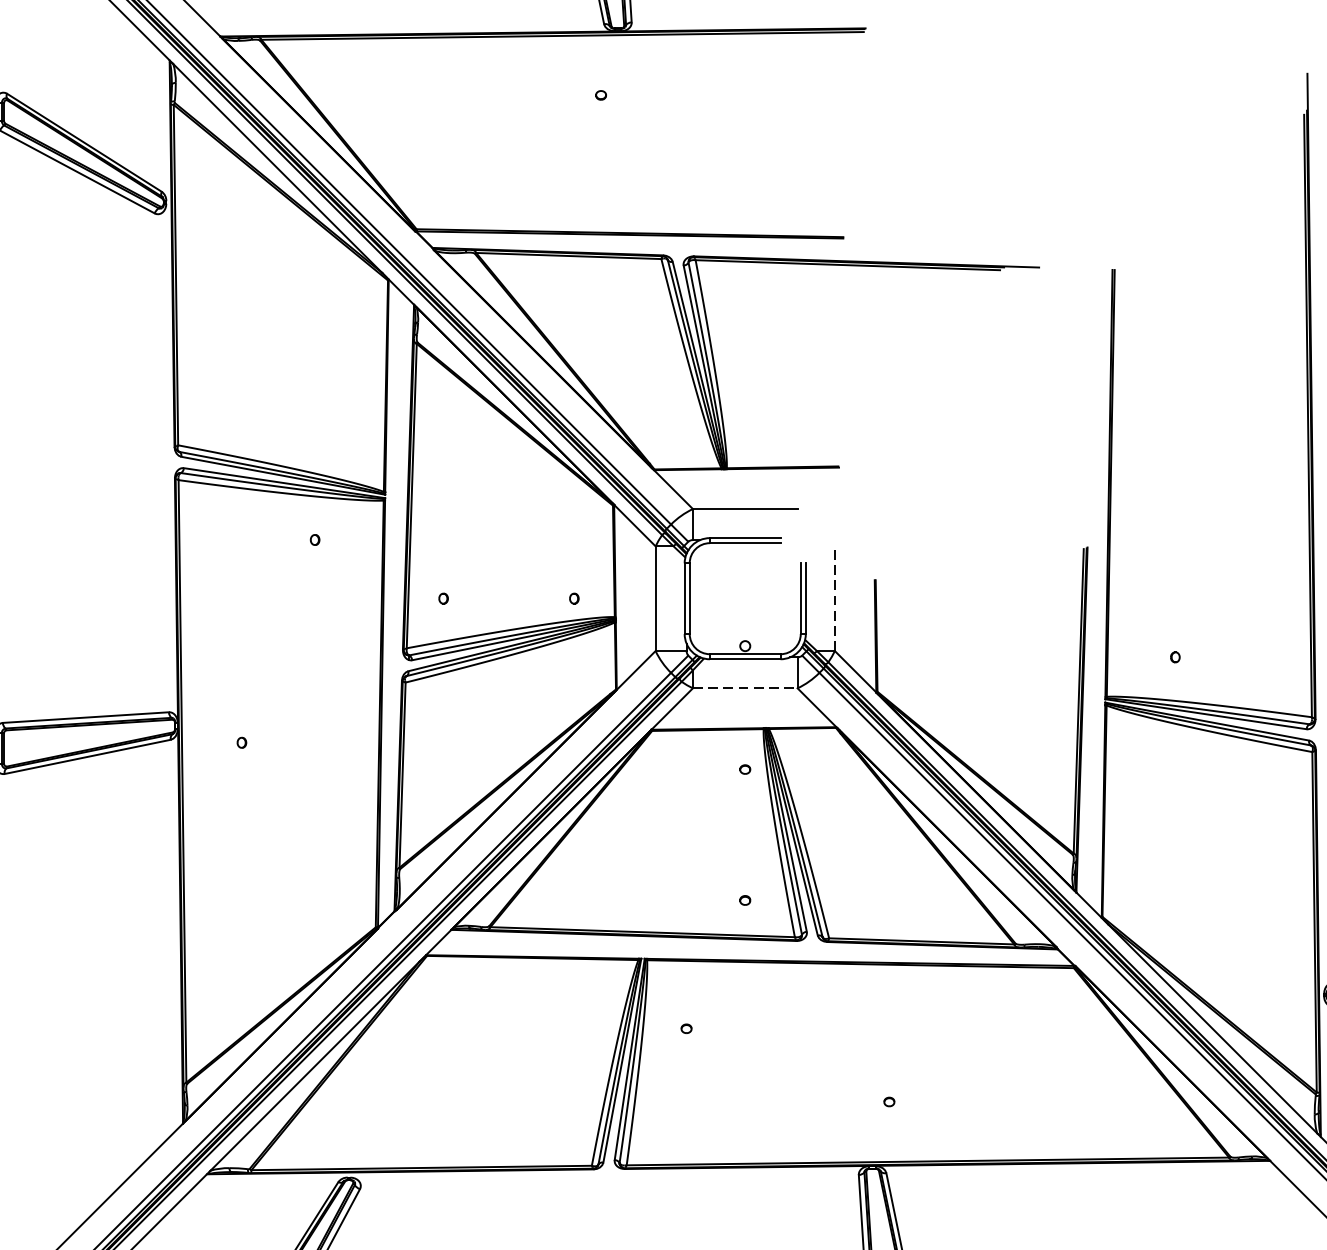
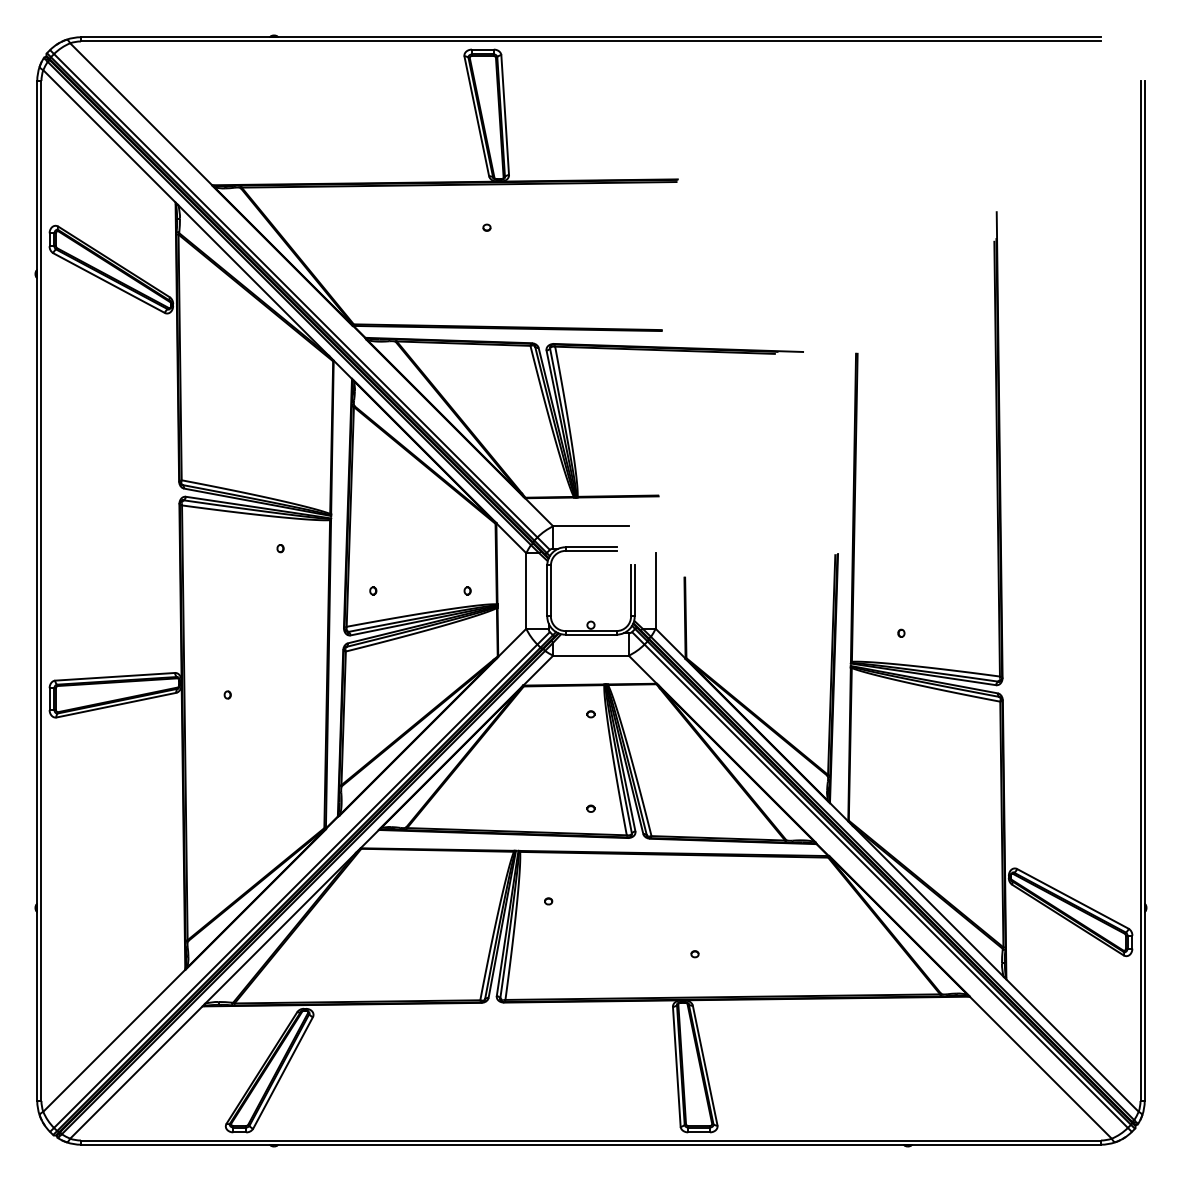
line: (834, 599) -> (655, 591), dashed -> solid
line: (745, 688) -> (591, 655), dashed -> solid

